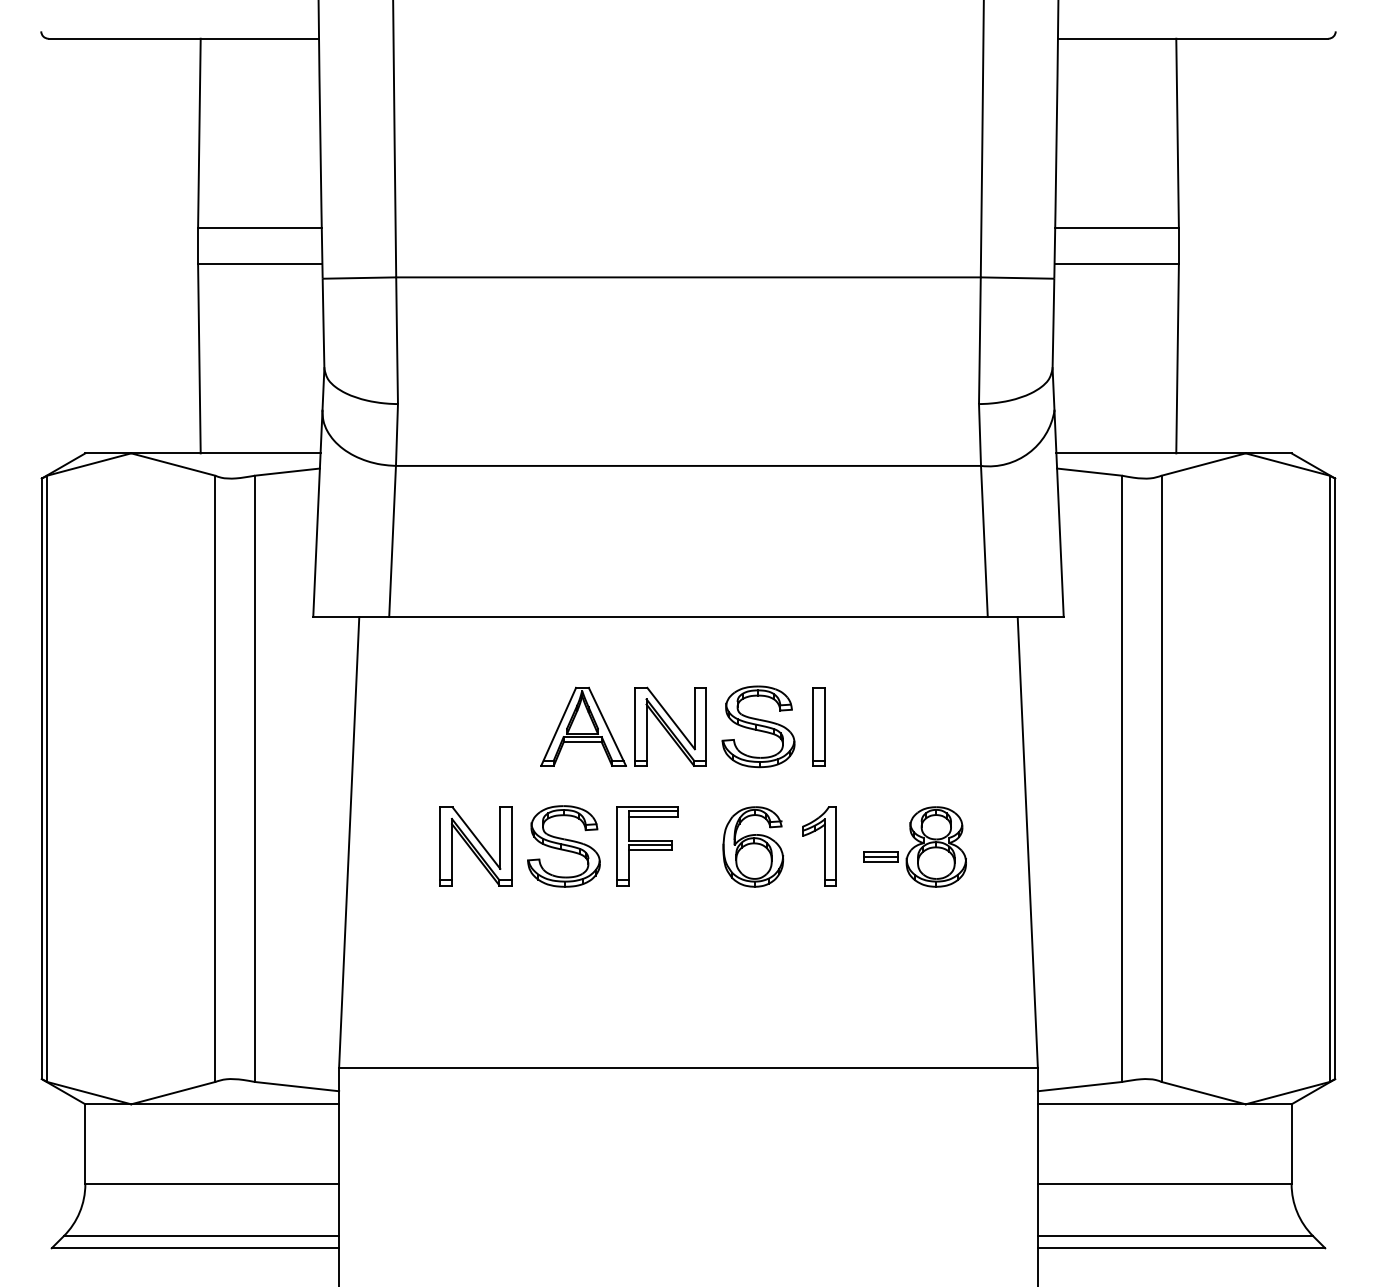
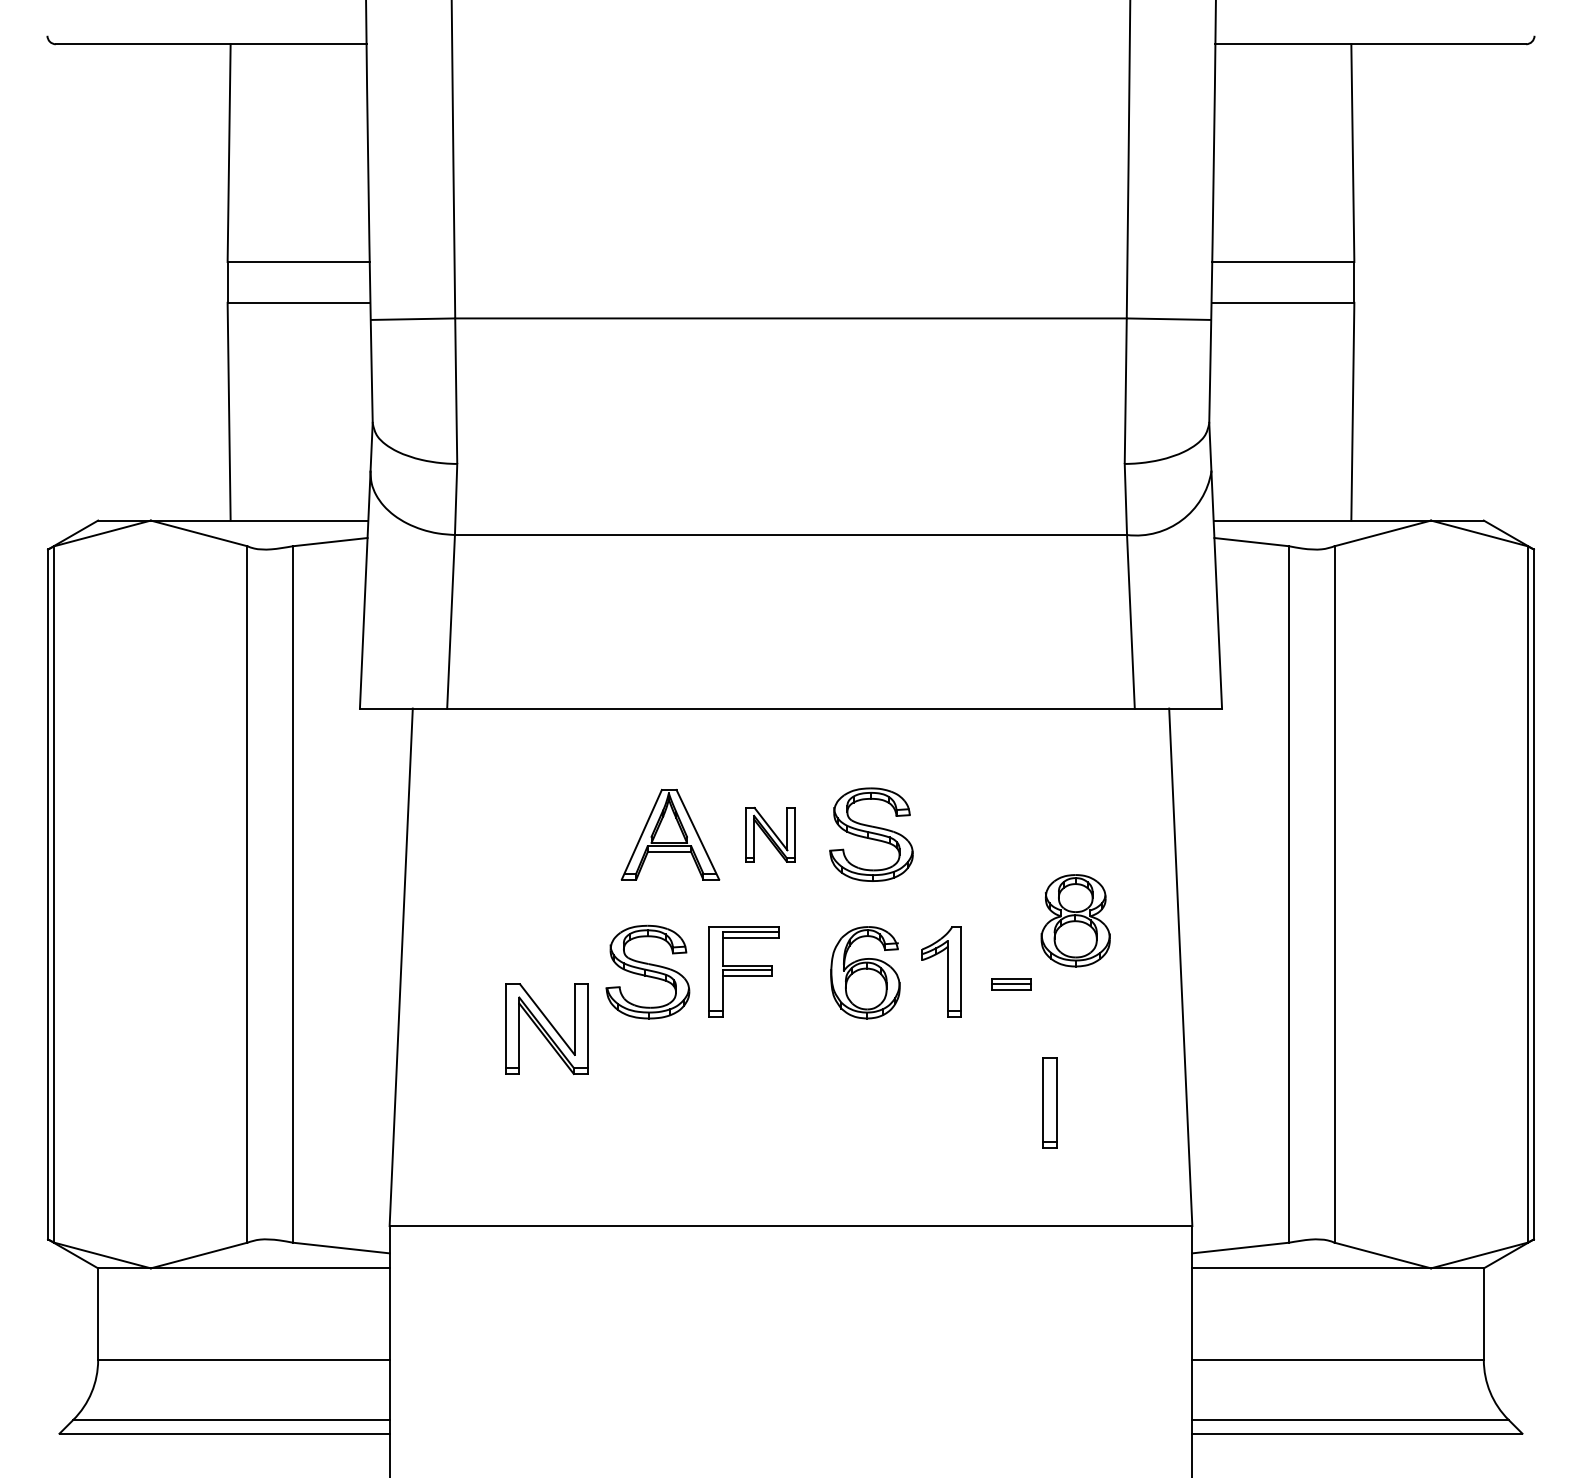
part: (670, 726) -> (770, 834), size x0.6
part: (818, 726) -> (1049, 1102), moved
part: (475, 846) -> (546, 1029), moved
part: (936, 846) -> (1075, 920), moved

